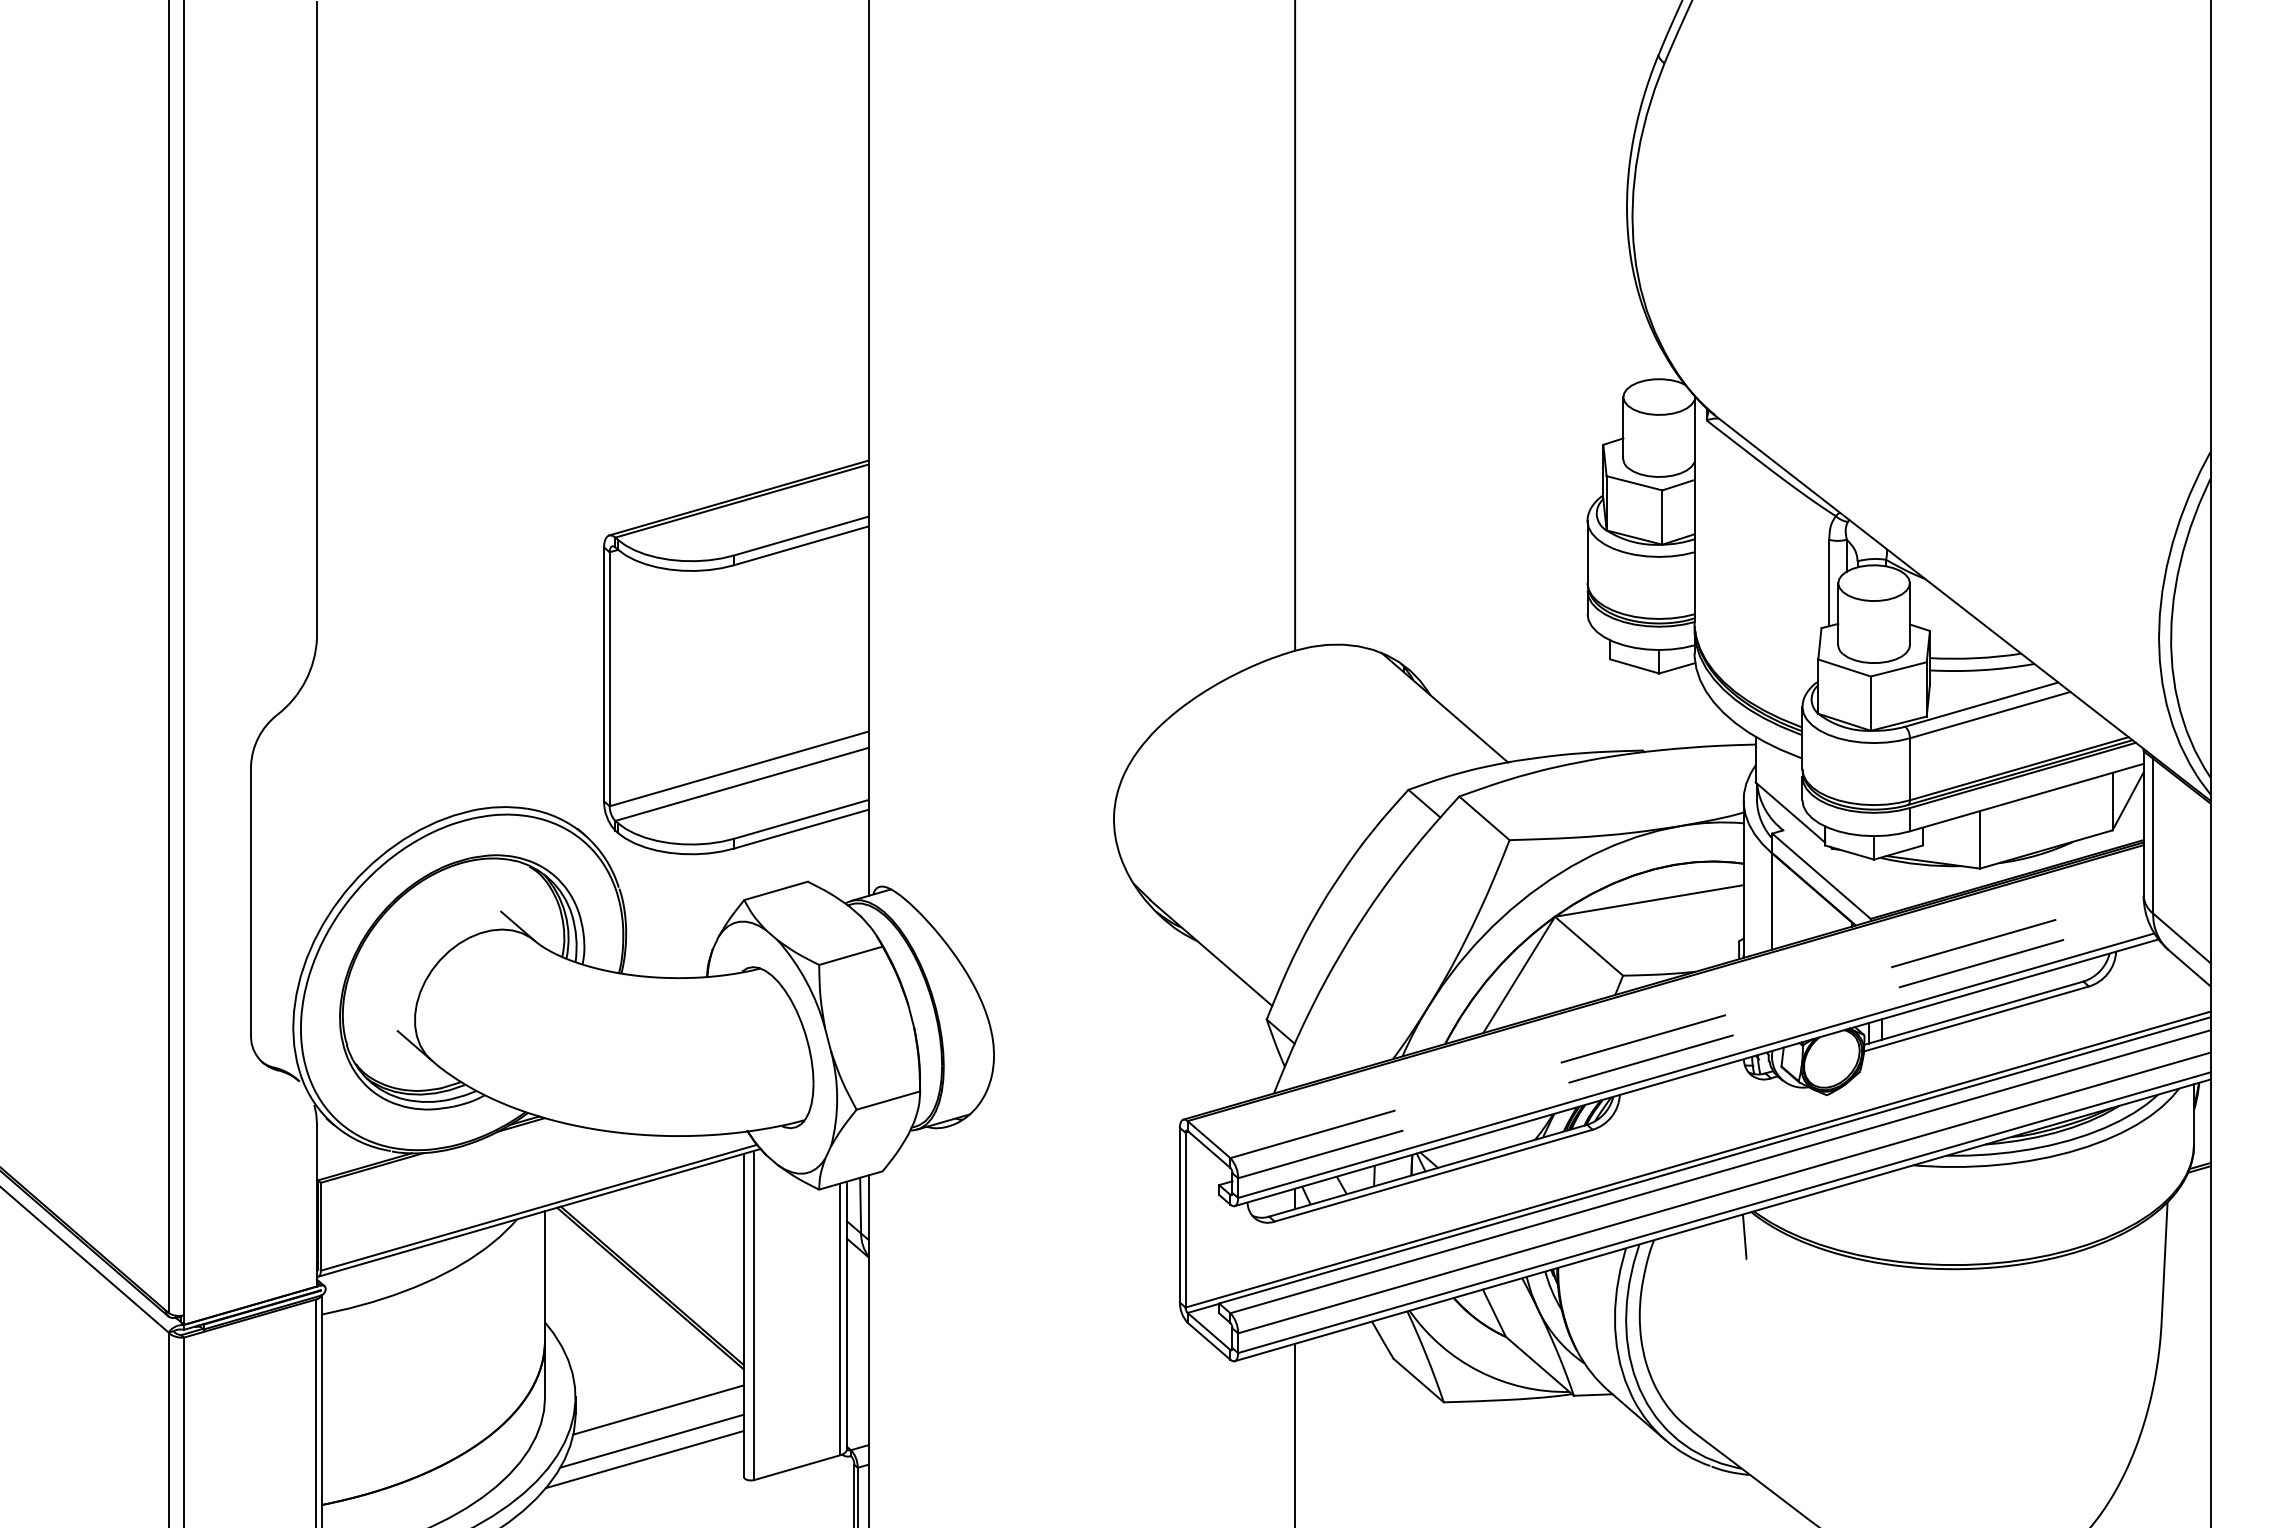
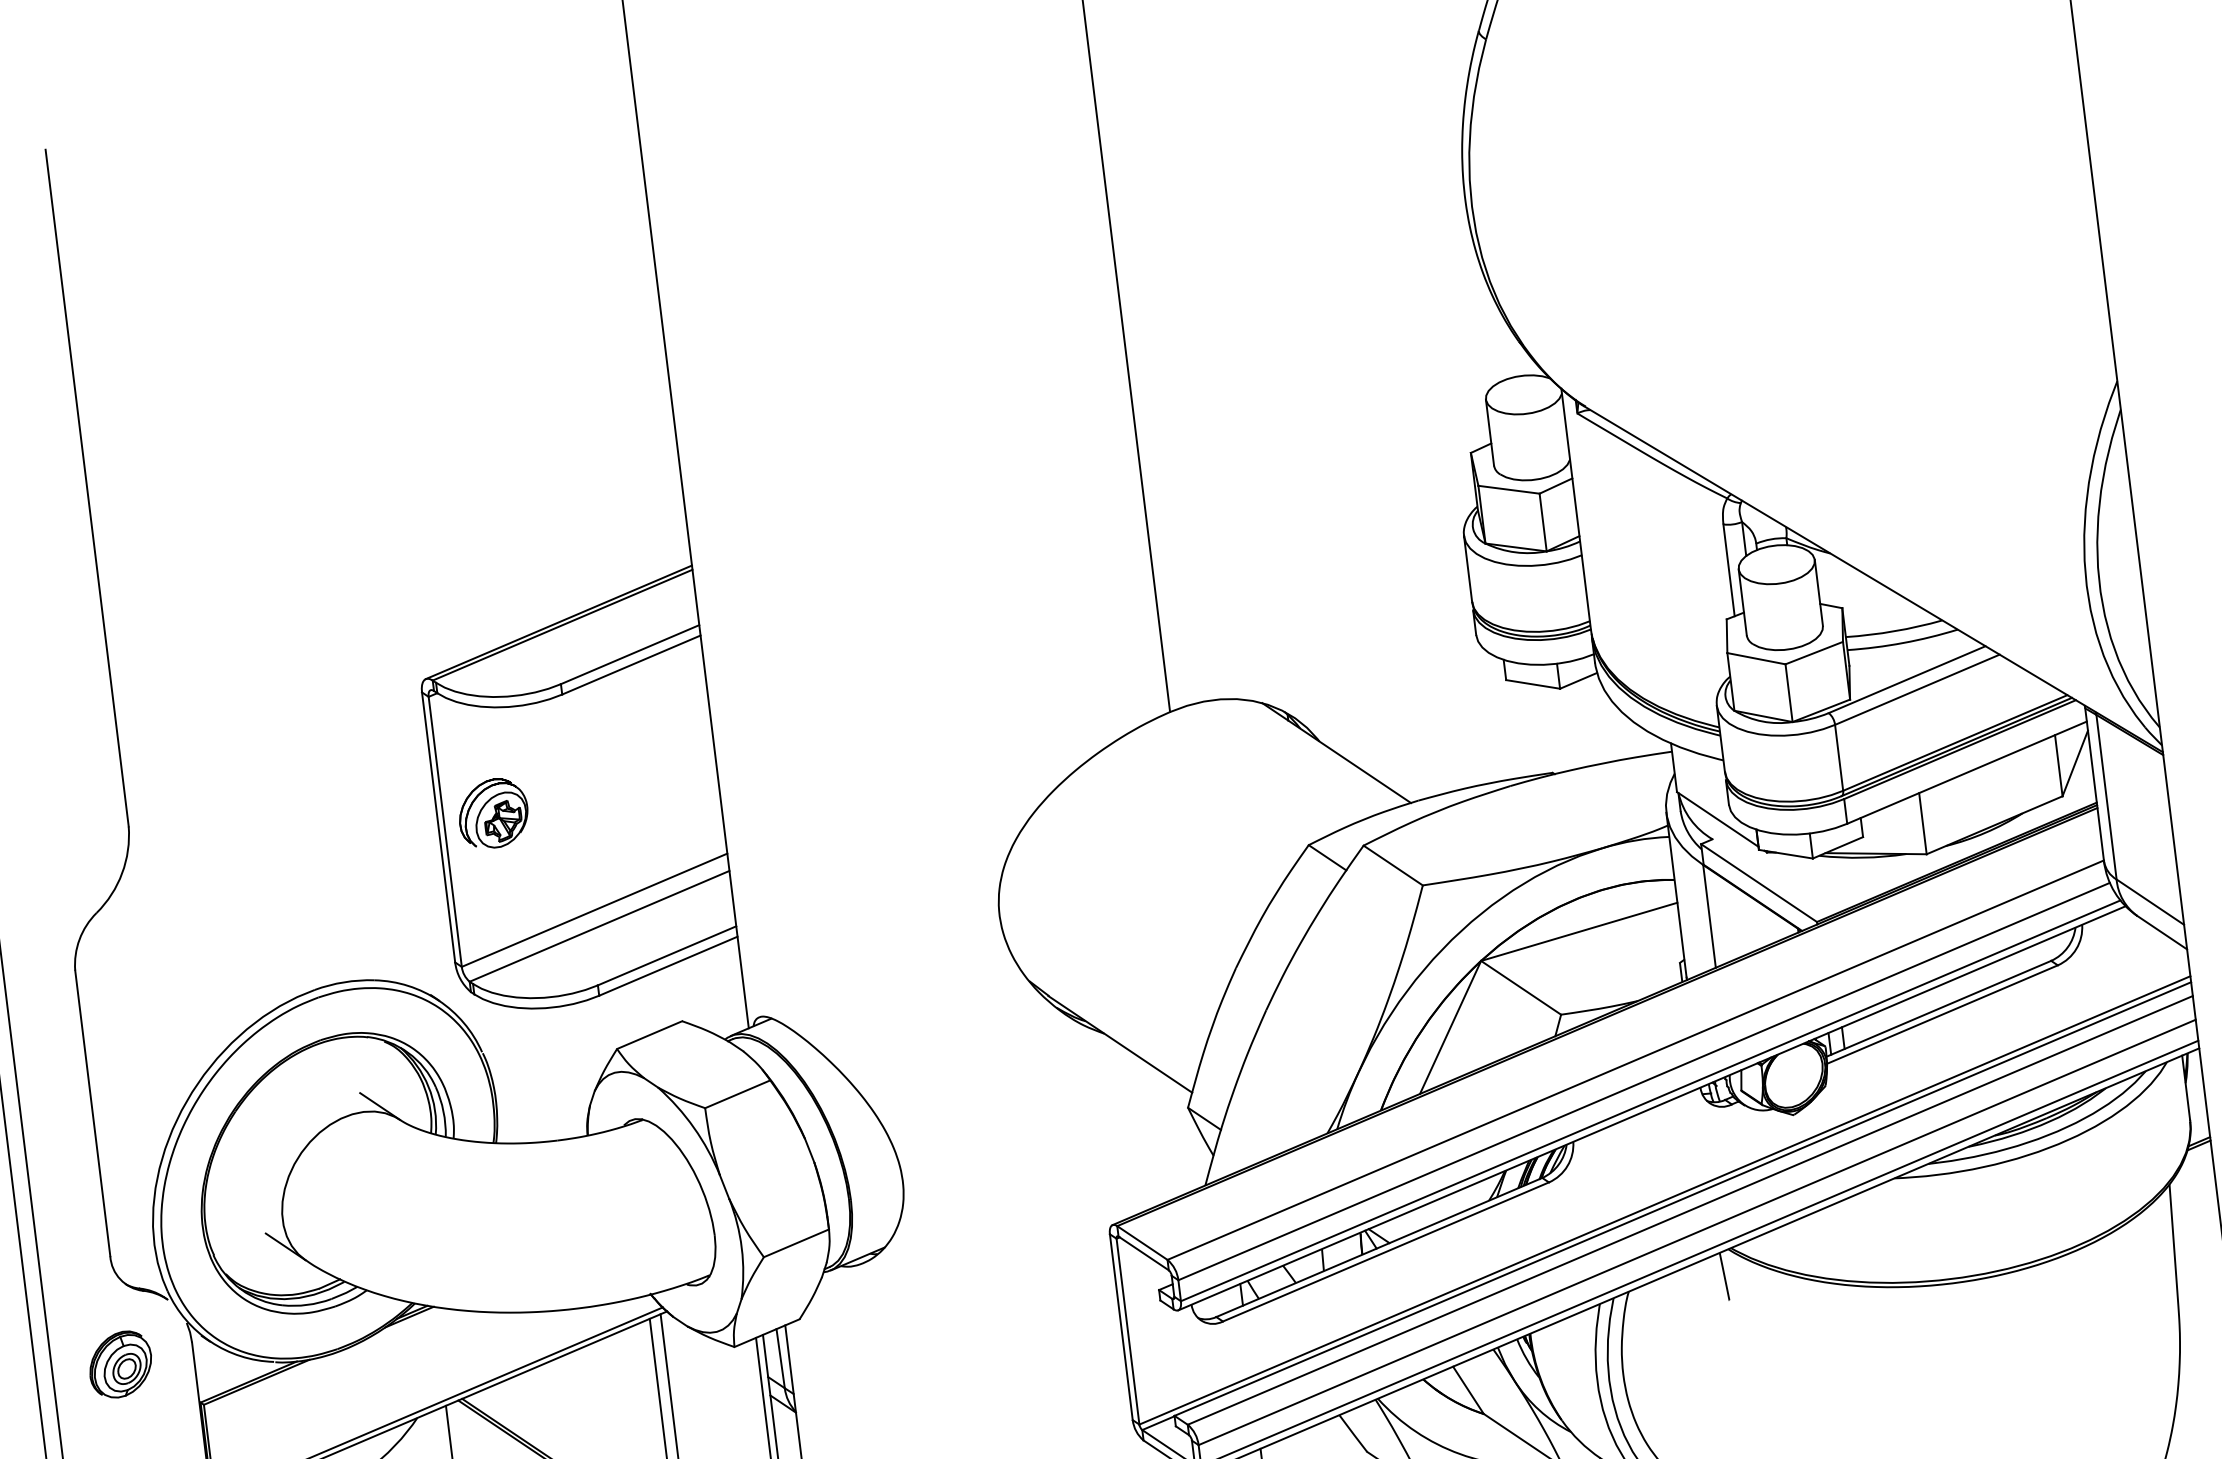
part: (656, 667) -> (493, 813), added
line: (1687, 1026) -> (1636, 1060), dashed -> solid
line: (1692, 1047) -> (1644, 1081), dashed -> solid
part: (248, 1136) -> (120, 1365), added

